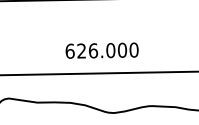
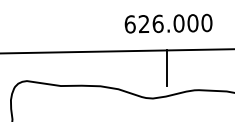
text: (101, 50) -> (167, 23), moved
line: (125, 87) -> (166, 67), added

